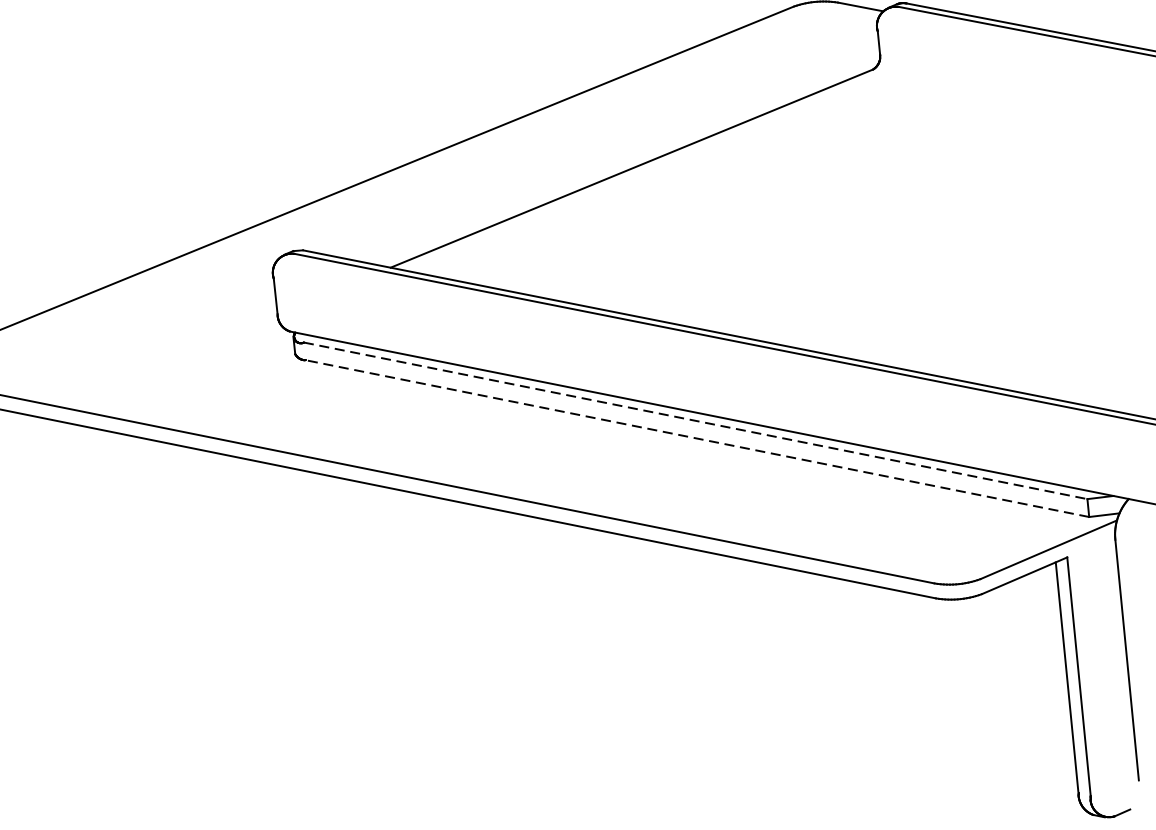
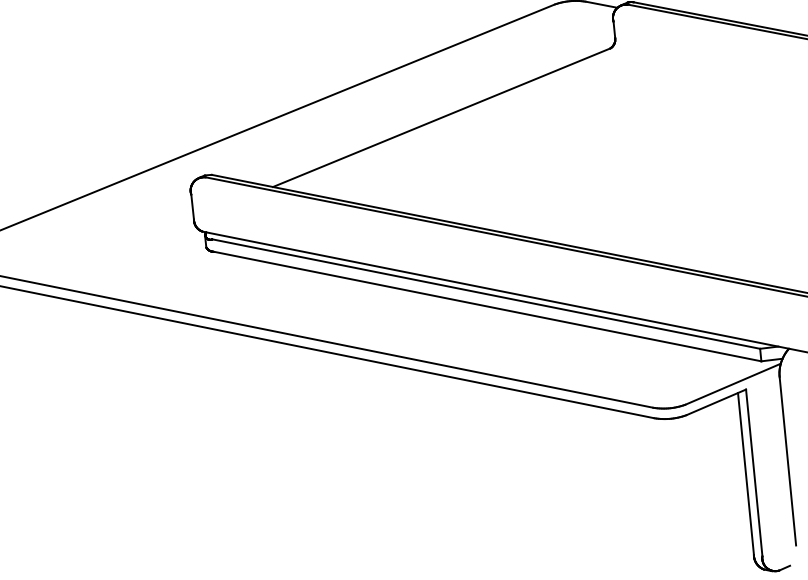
line: (696, 421) -> (486, 294), dashed -> solid
line: (697, 438) -> (487, 306), dashed -> solid

